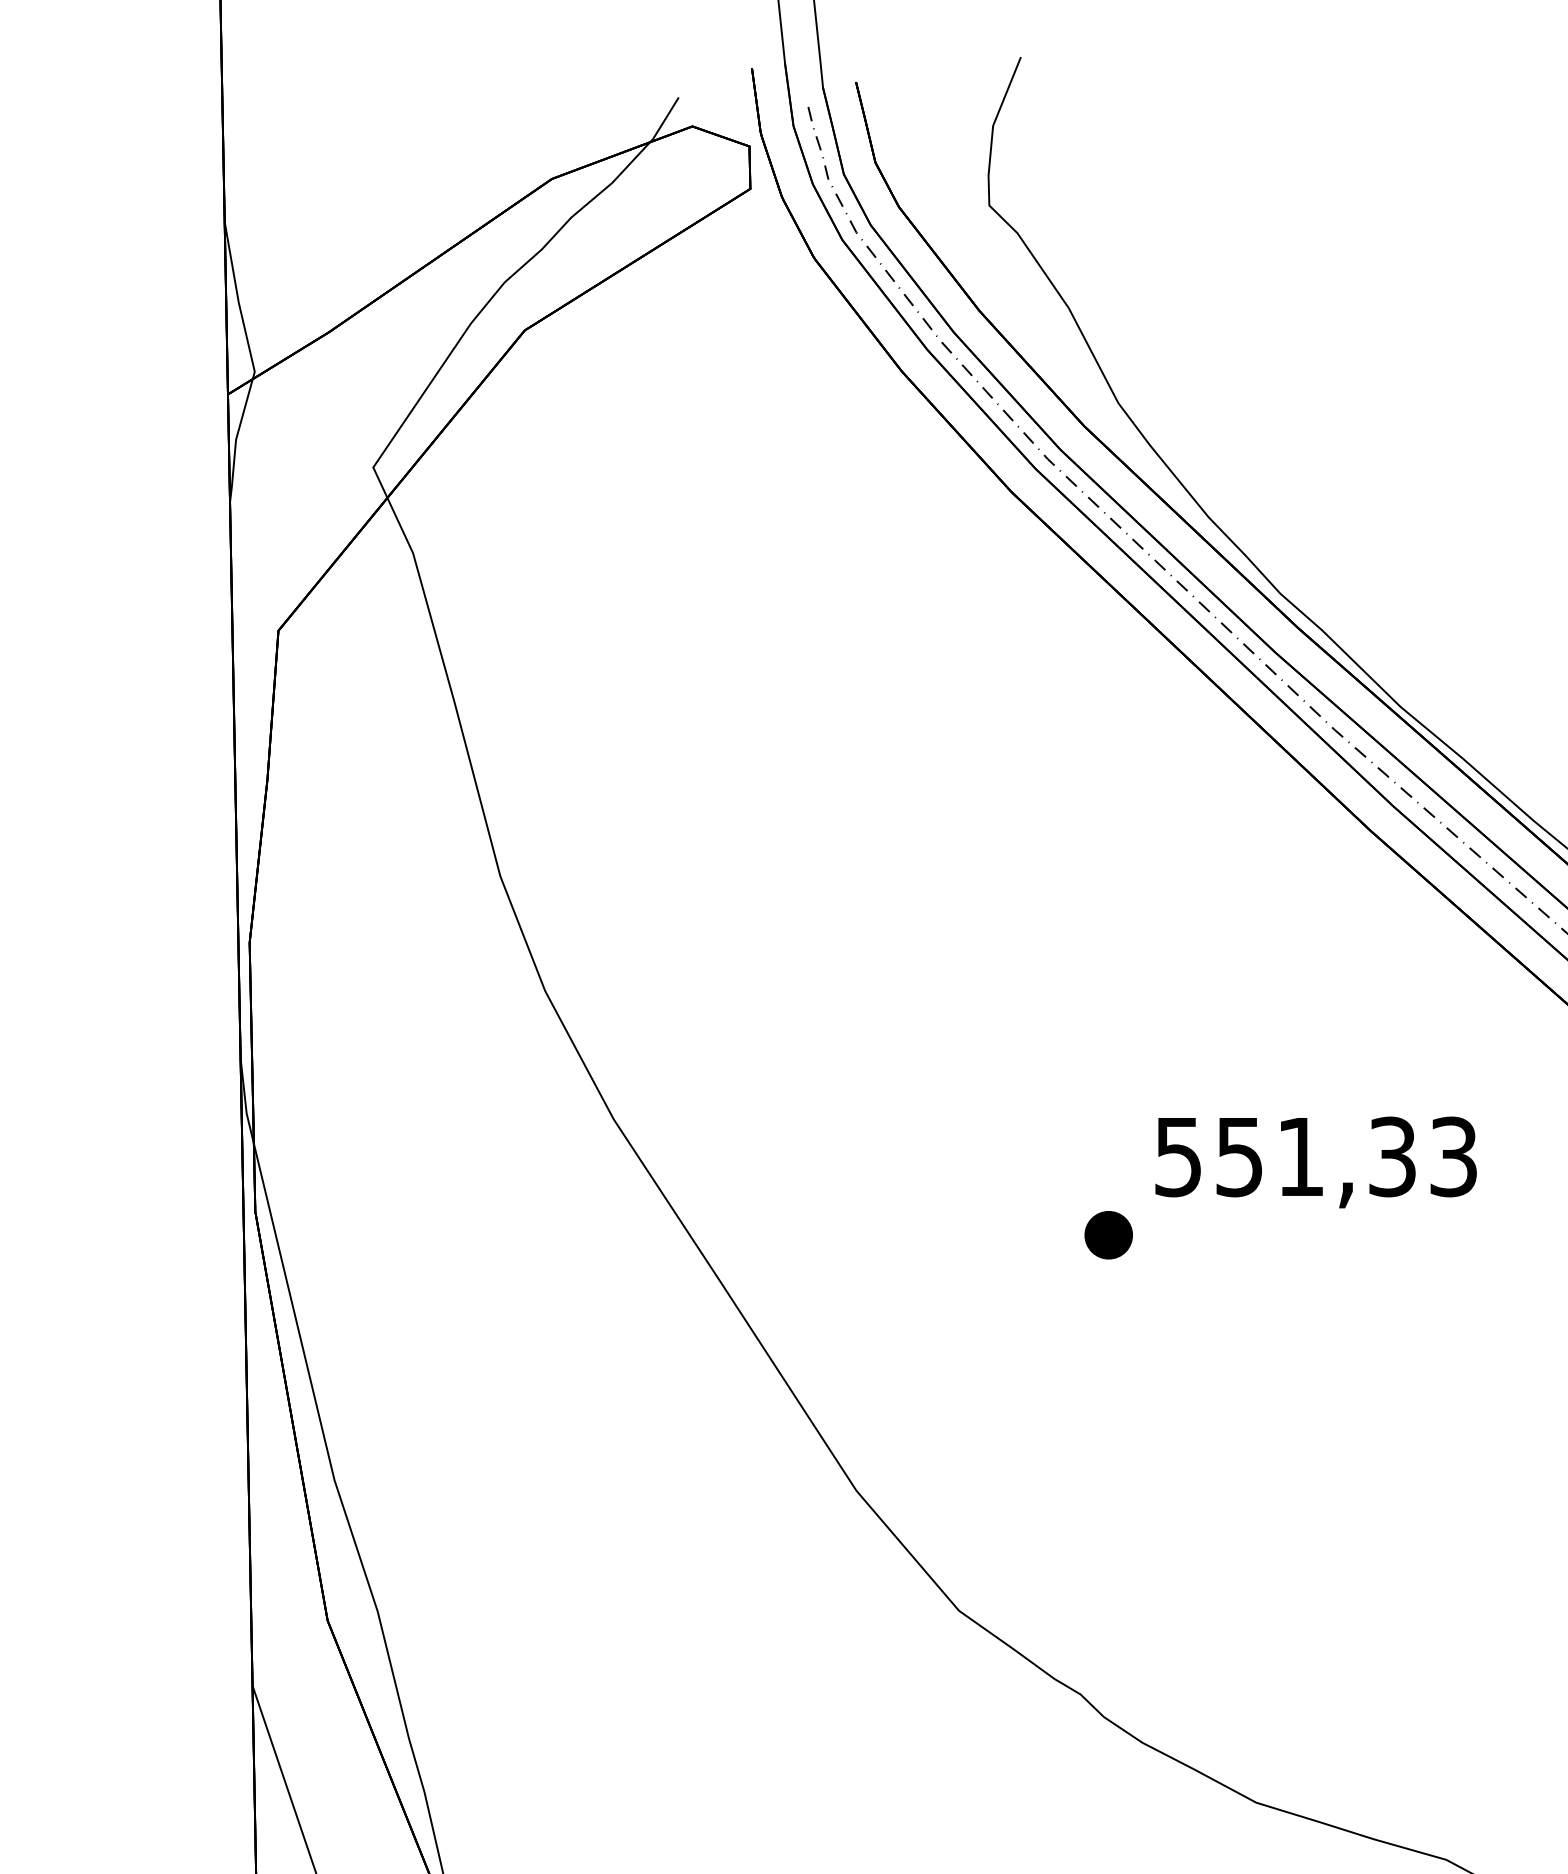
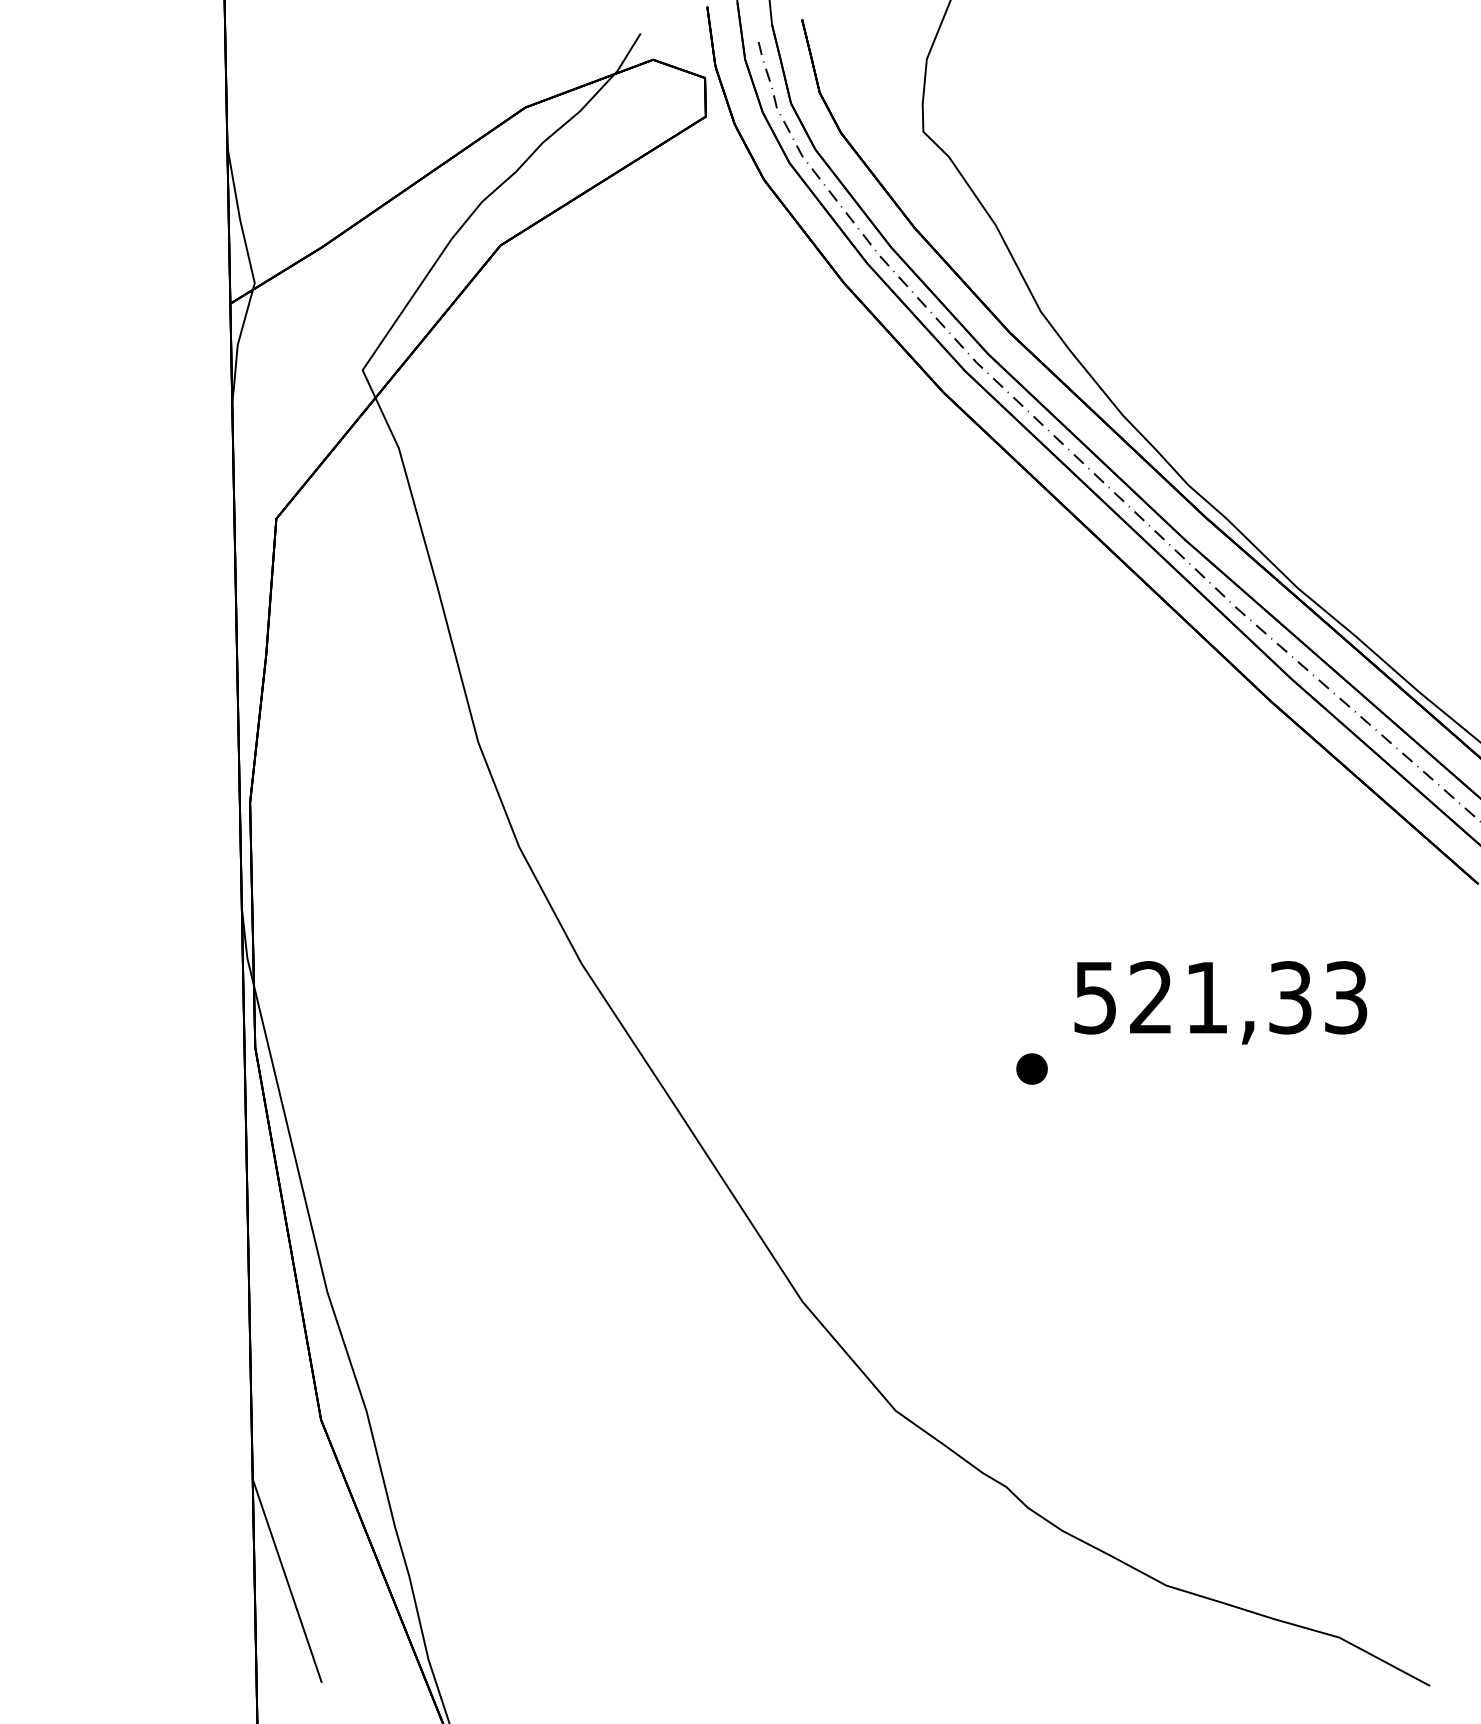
text: (1238, 1156) -> (1150, 997), 551,33 -> 521,33
part: (1108, 1234) -> (1031, 1068), size x0.71

